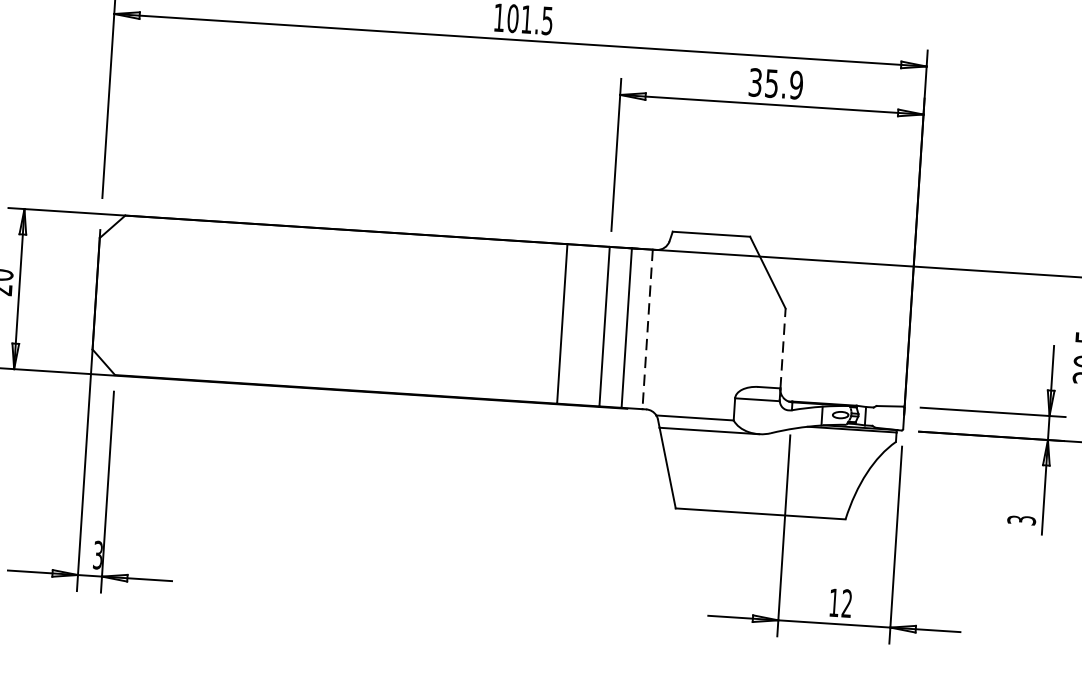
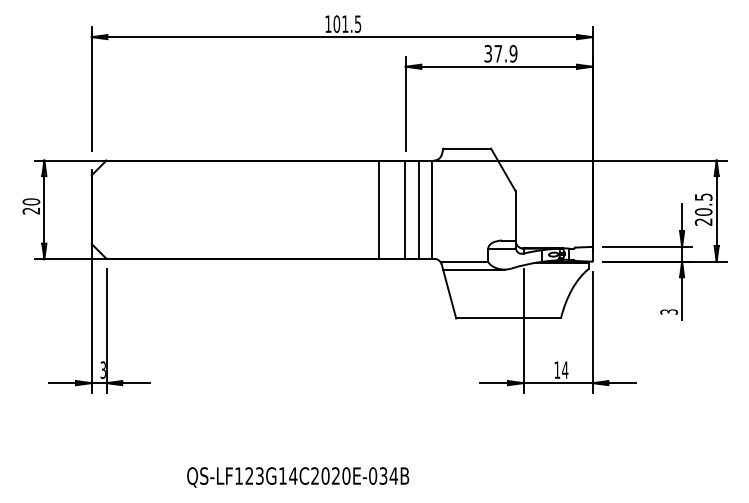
text: (772, 83) -> (498, 53), 35.9 -> 37.9
line: (646, 330) -> (431, 210), dashed -> solid
line: (782, 349) -> (515, 216), dashed -> solid
text: (847, 602) -> (565, 369), 12 -> 14

